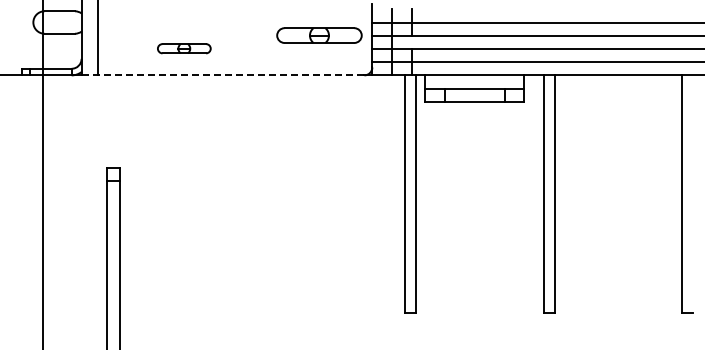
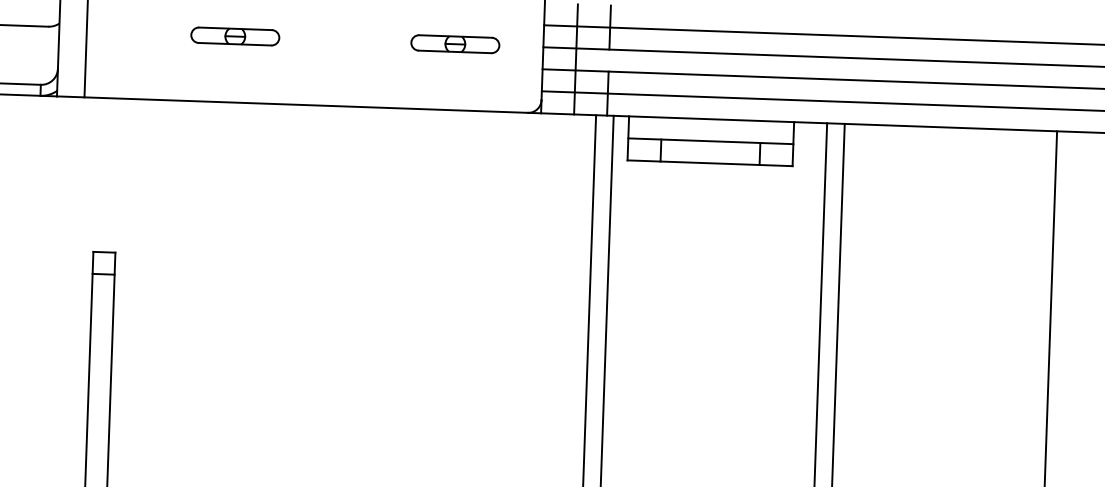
part: (319, 35) -> (455, 43), size x0.62
part: (184, 48) -> (235, 36), moved
line: (223, 75) -> (293, 104), dashed -> solid

